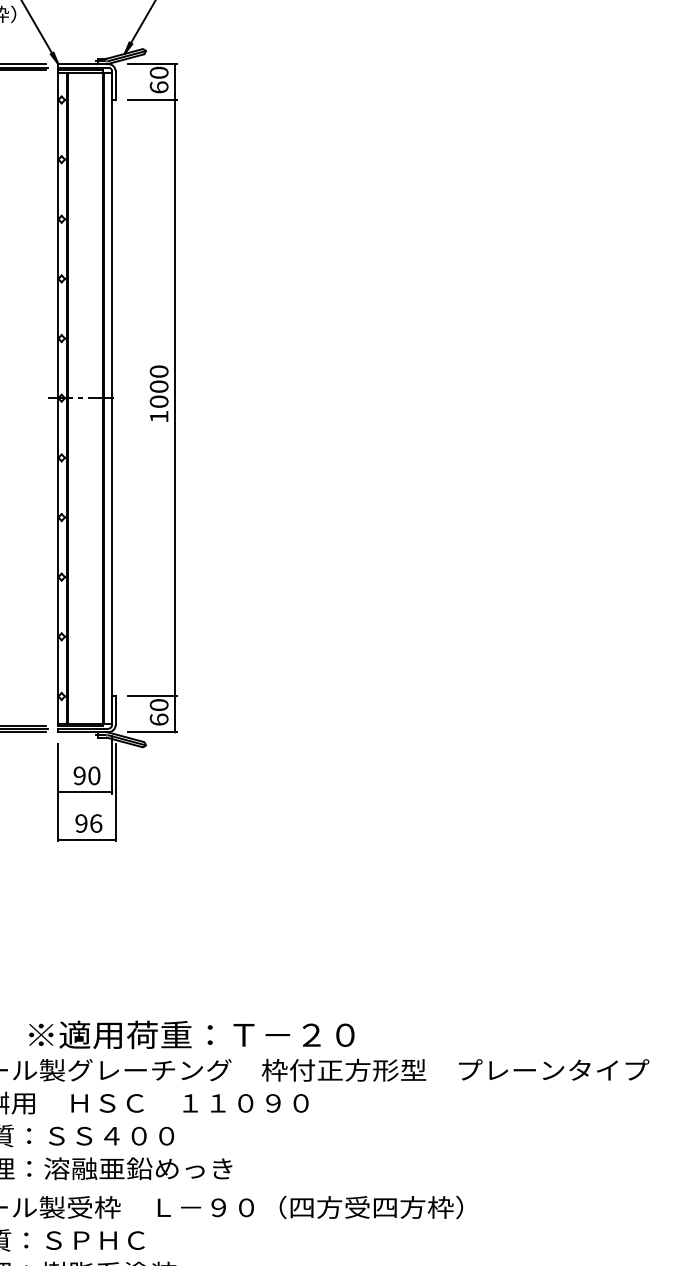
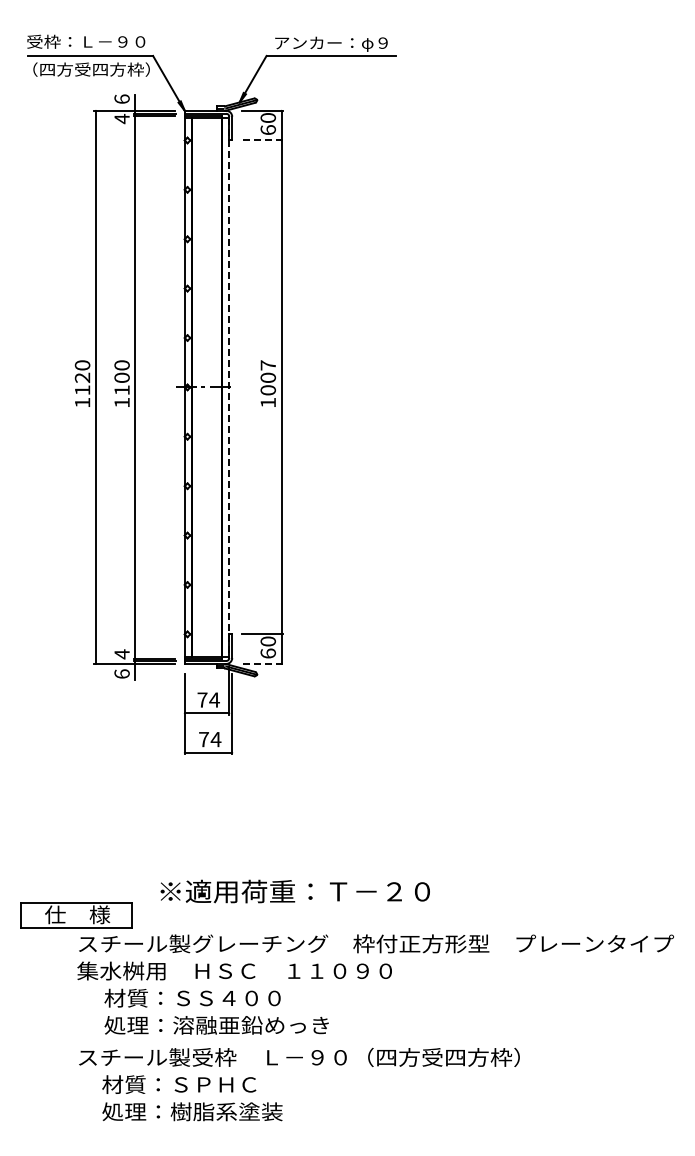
line: (152, 99) -> (262, 140), solid -> dashed
text: (158, 371) -> (267, 365), 1000 -> 1007
line: (112, 398) -> (229, 387), solid -> dashed
line: (152, 731) -> (262, 663), solid -> dashed
text: (86, 775) -> (208, 699), 90 -> 74
text: (89, 823) -> (210, 739), 96 -> 74
text: (190, 1034) -> (294, 891), moved

